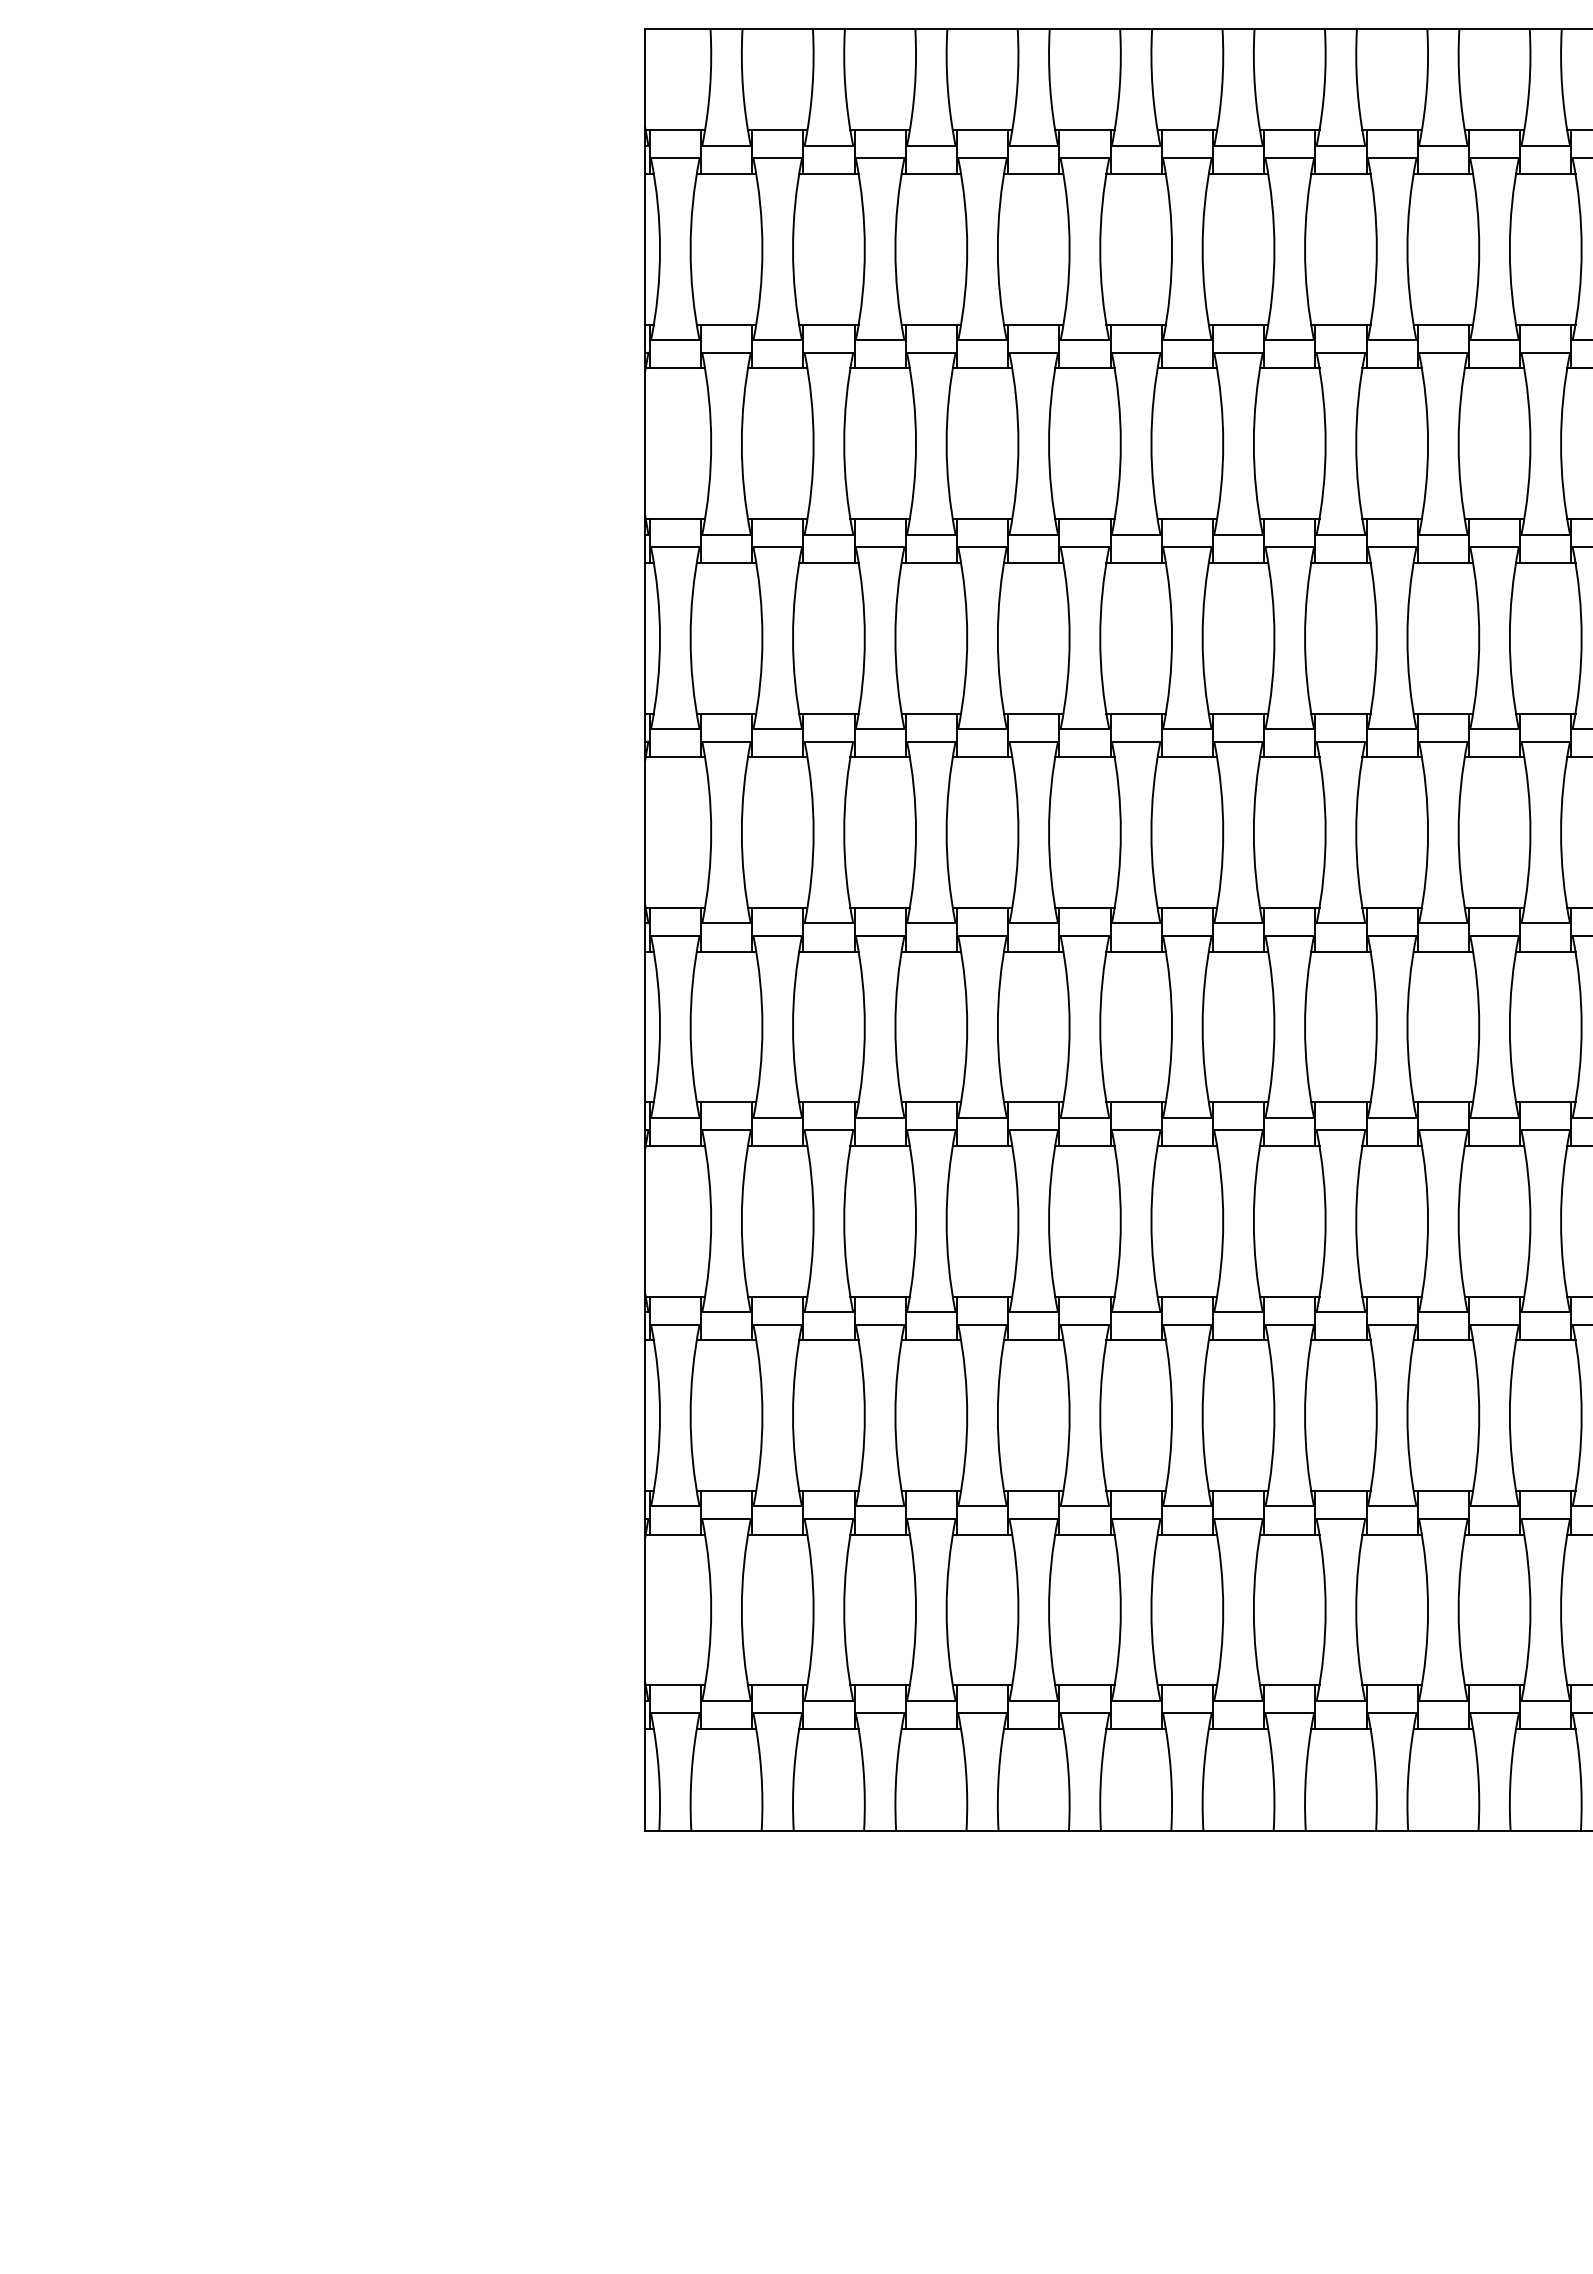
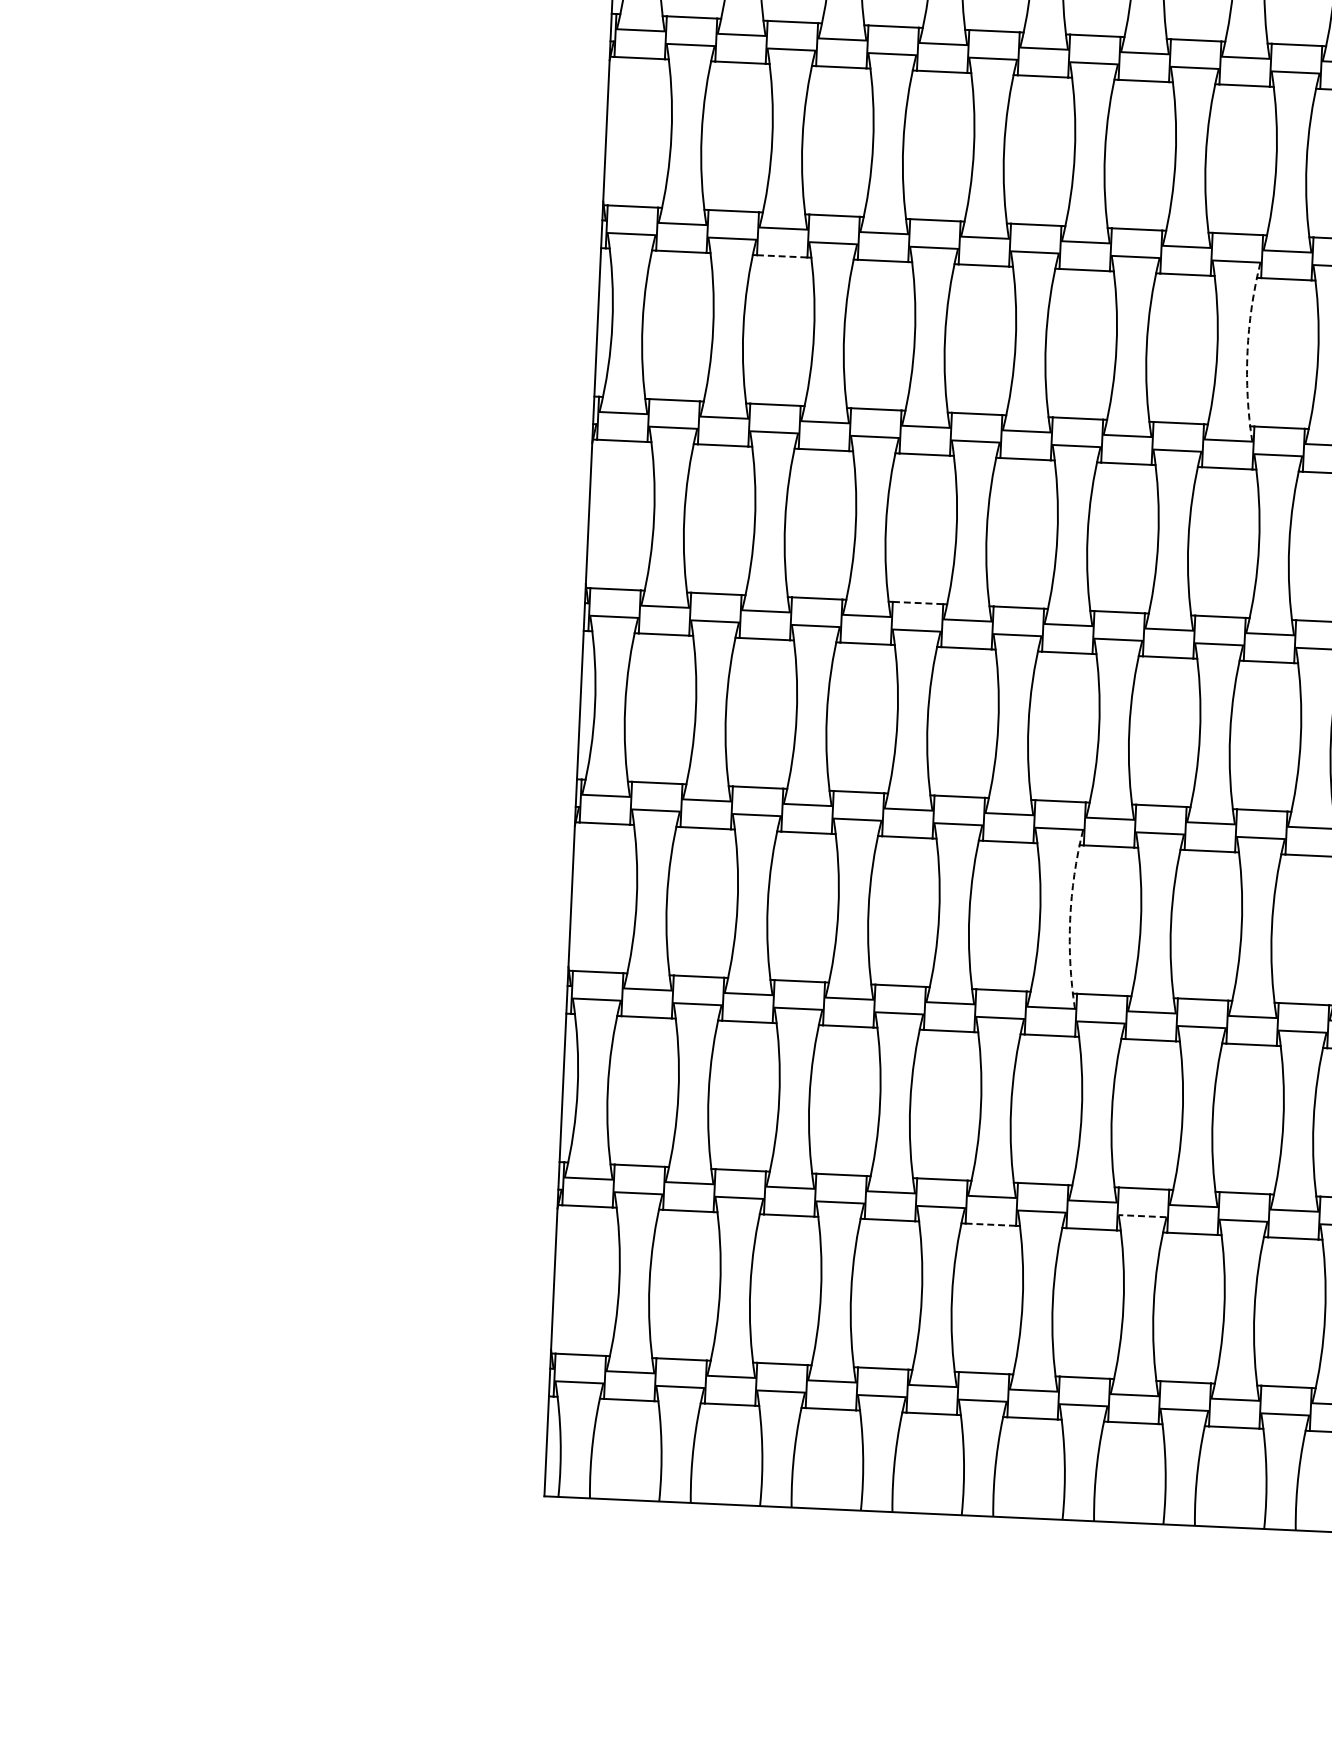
line: (829, 562) -> (782, 256), solid -> dashed
arc: (1305, 638) -> (1247, 352), solid -> dashed
line: (982, 907) -> (917, 602), solid -> dashed
arc: (1151, 1221) -> (1070, 919), solid -> dashed
line: (1238, 1519) -> (1142, 1216), solid -> dashed
line: (1085, 1534) -> (991, 1224), solid -> dashed

